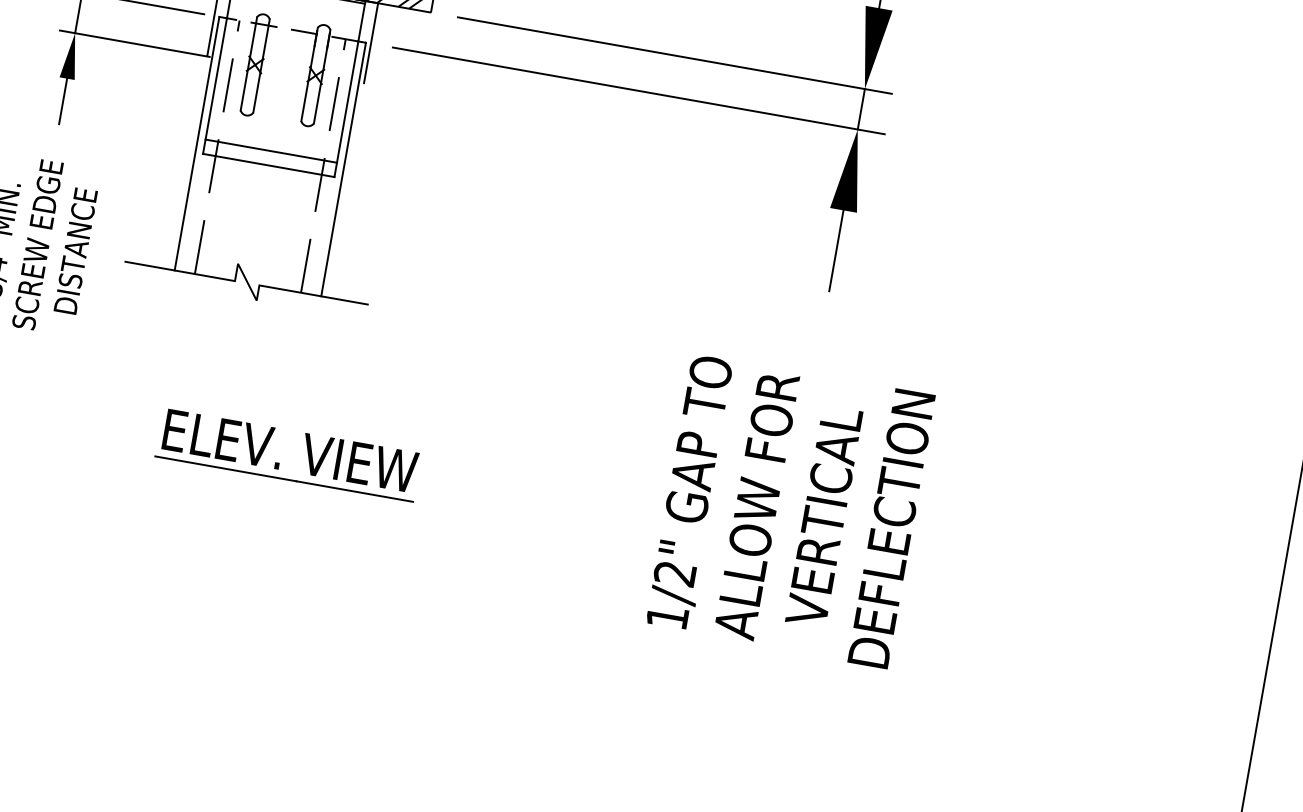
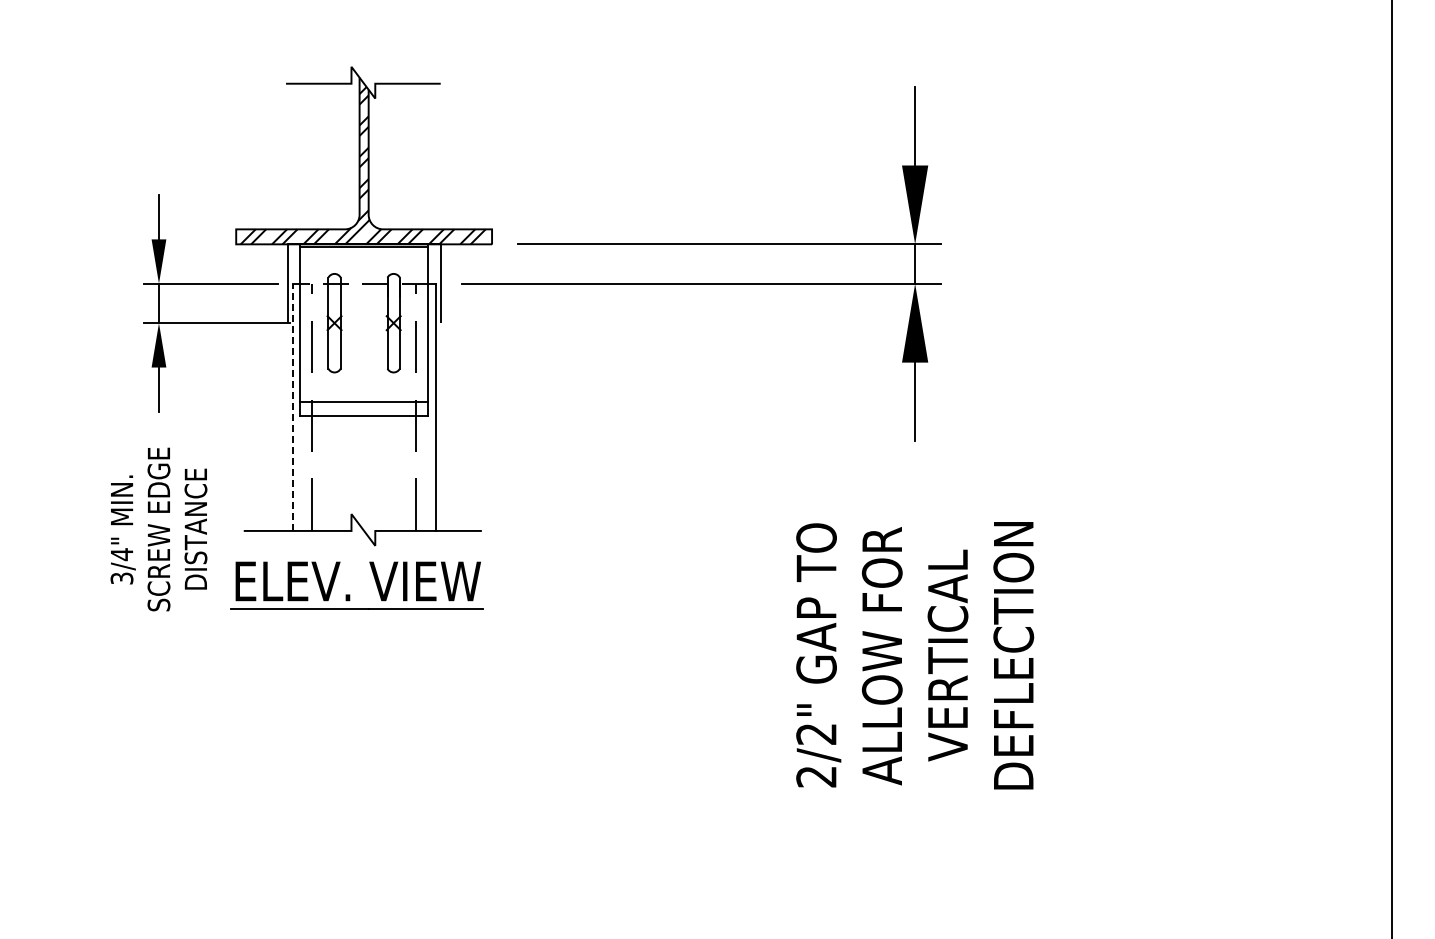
line: (196, 143) -> (292, 407), solid -> dashed
part: (279, 462) -> (349, 594), moved
text: (667, 617) -> (816, 776), 1/2" -> 2/2"

